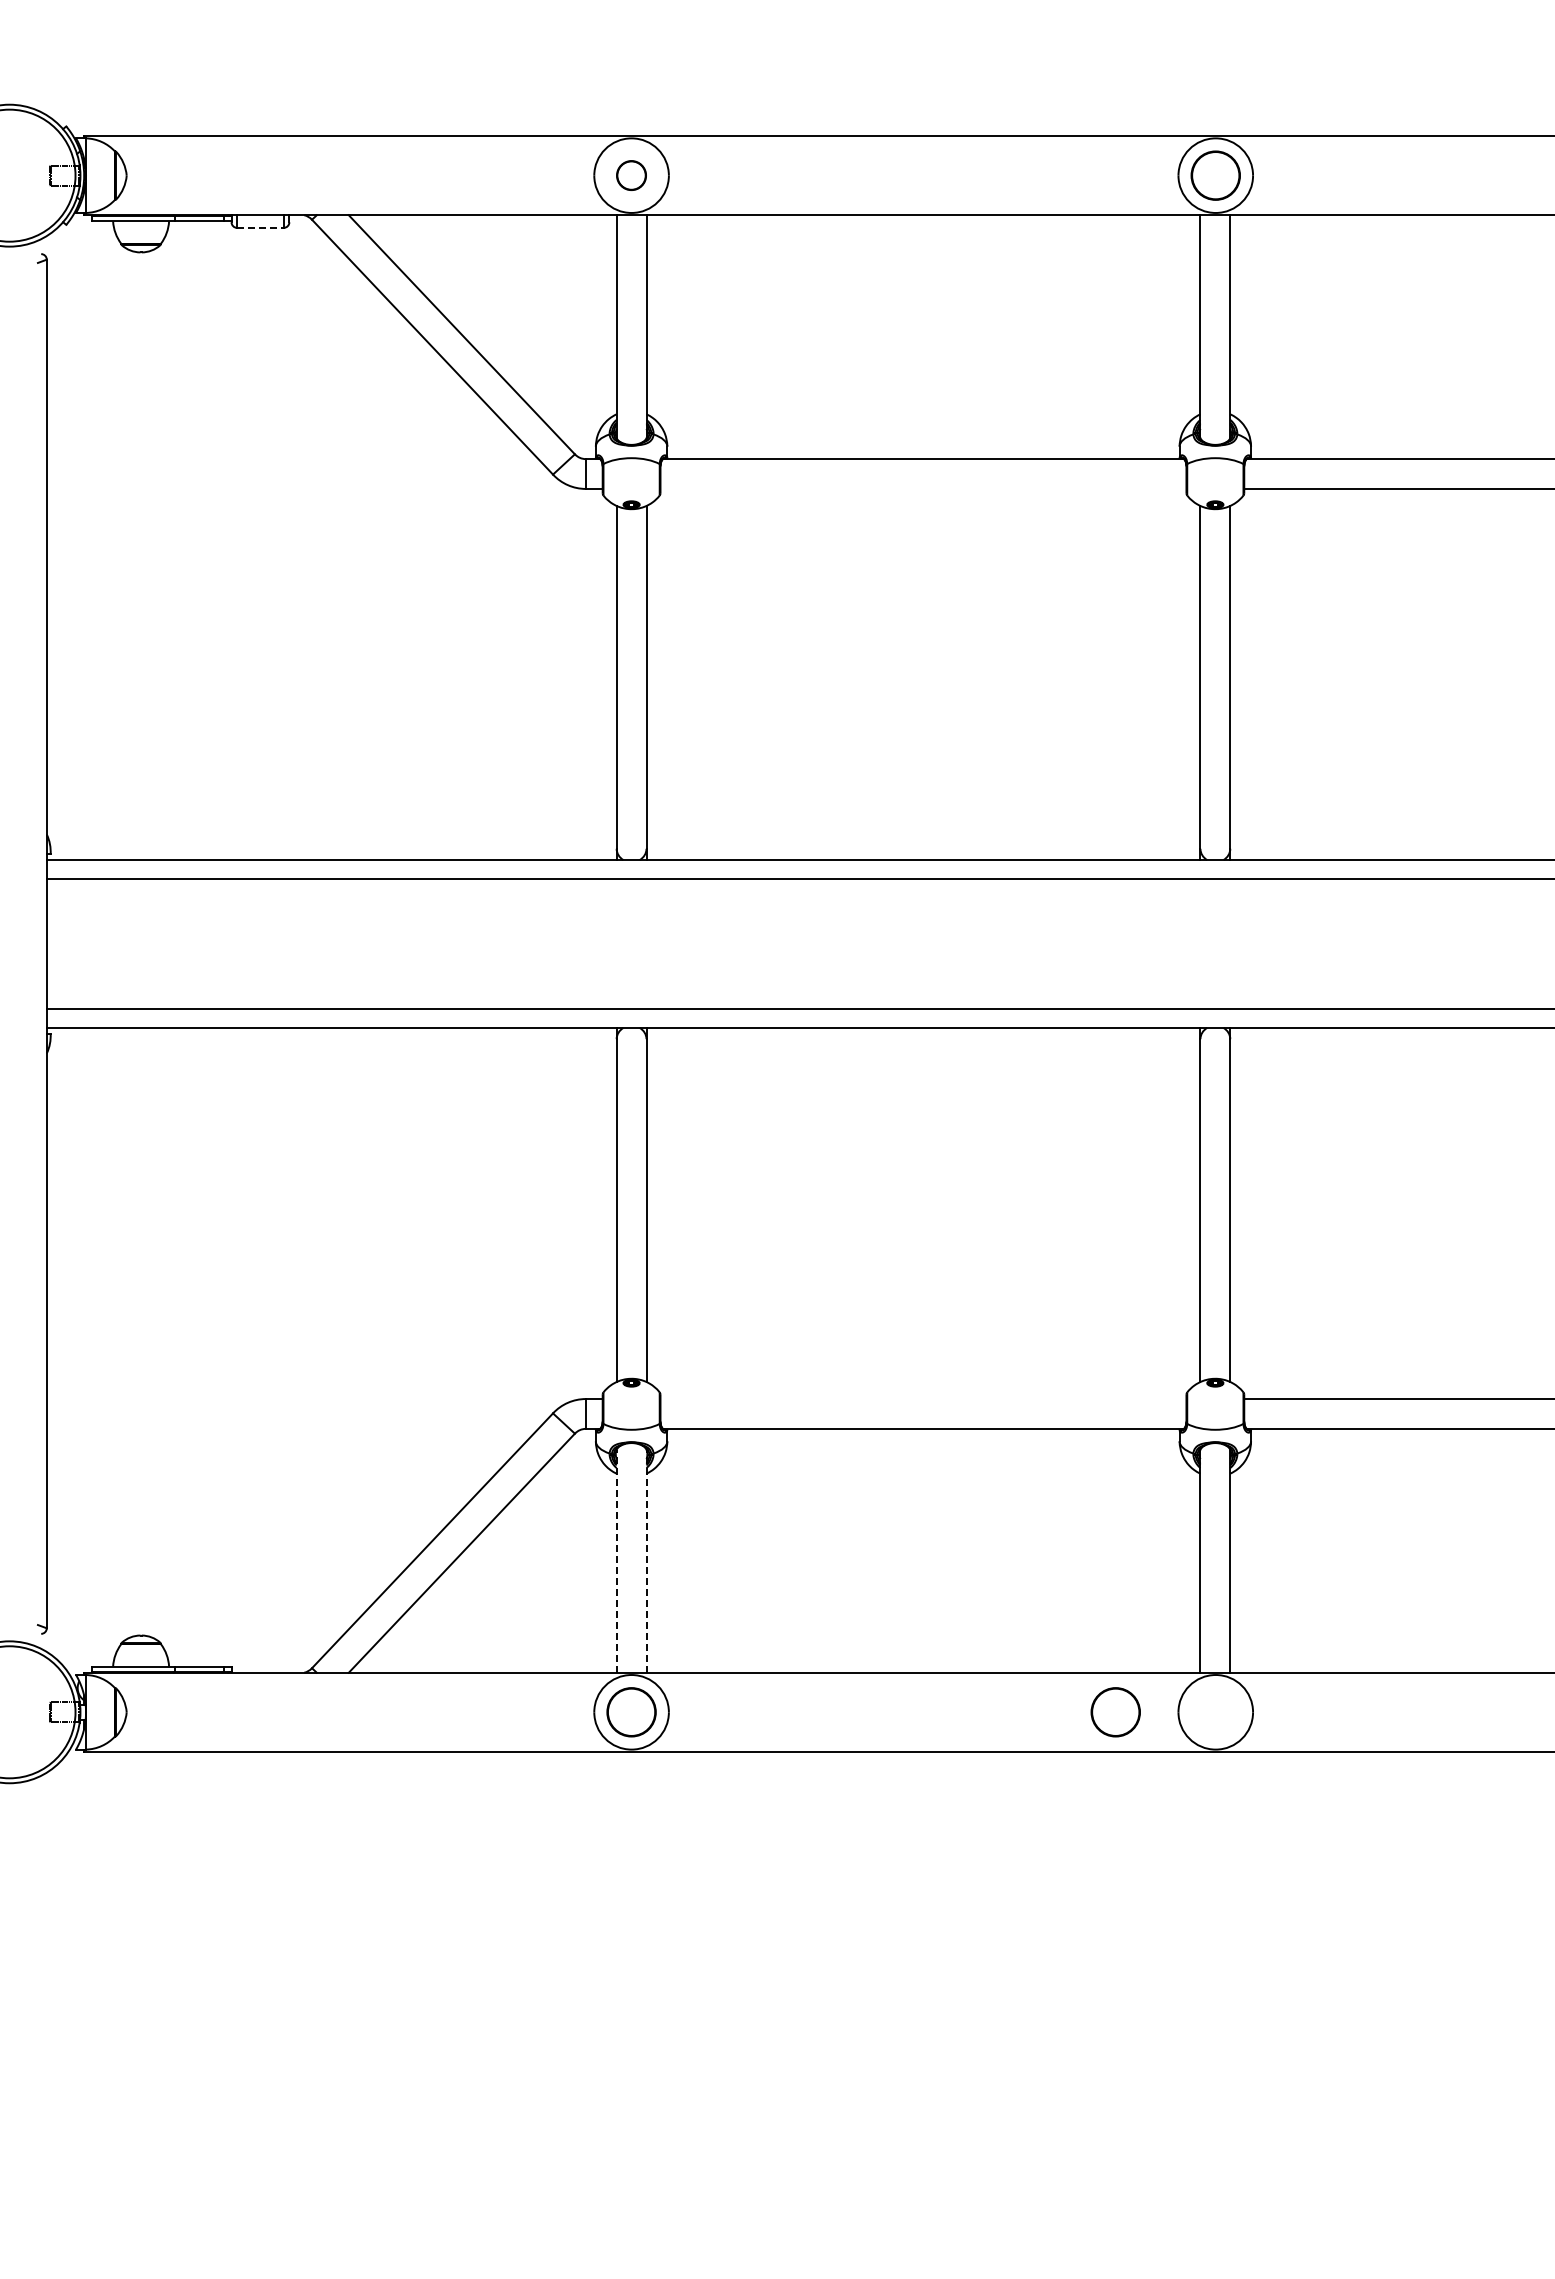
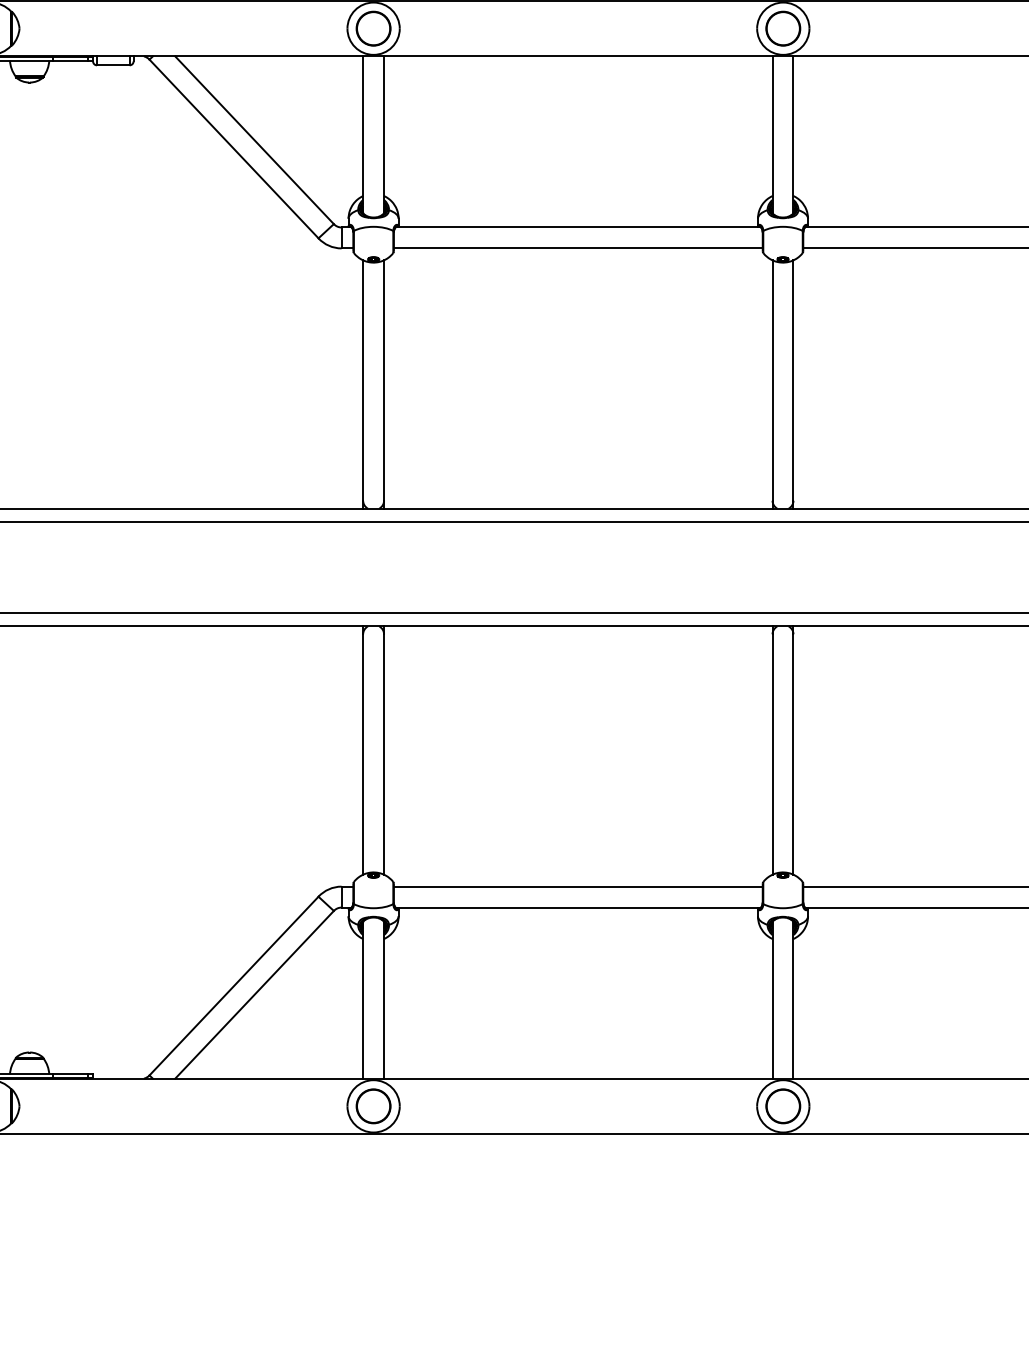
circle: (631, 175) -> (373, 28), size x1.67
line: (260, 227) -> (113, 65), dashed -> solid
line: (923, 488) -> (578, 248), added
line: (923, 1399) -> (578, 886), added
line: (616, 1560) -> (363, 999), dashed -> solid
line: (646, 1560) -> (384, 999), dashed -> solid
circle: (1115, 1712) -> (783, 1106), moved

